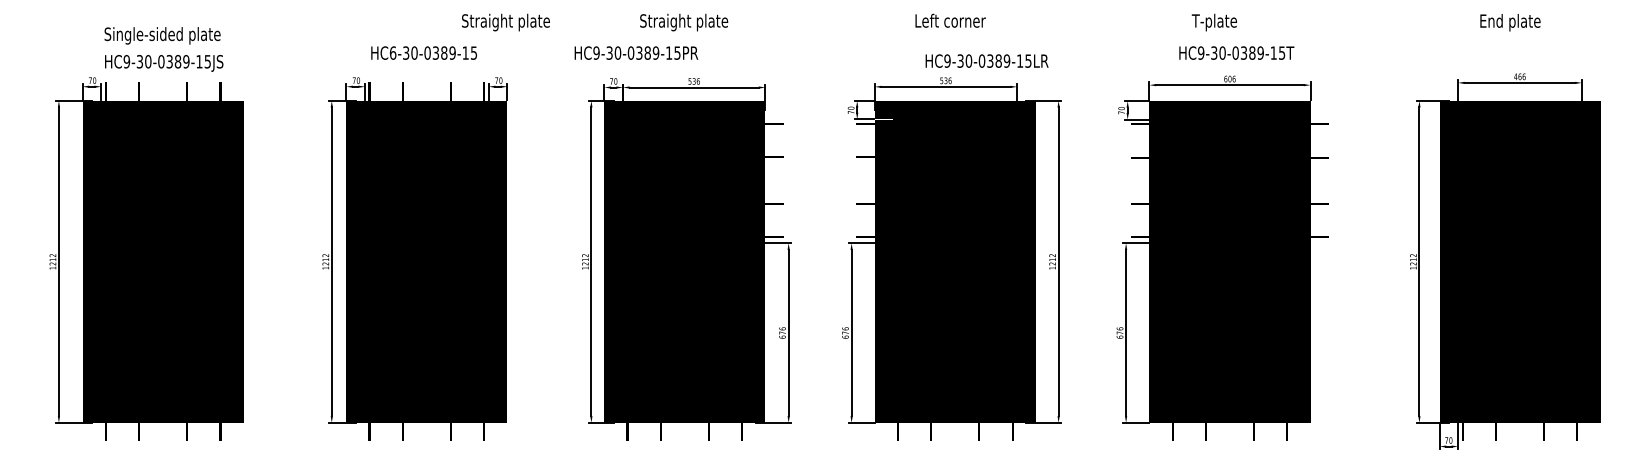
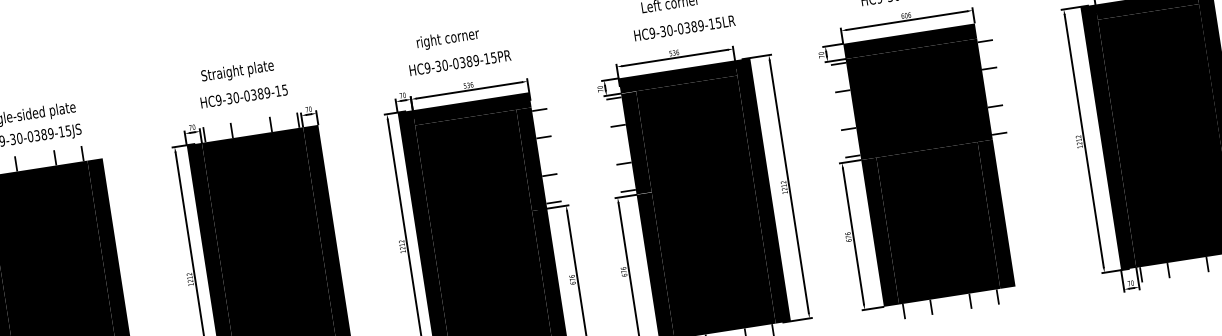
text: (505, 22) -> (237, 71), moved
text: (684, 22) -> (453, 38), Straight plate -> right corner
text: (392, 52) -> (218, 99), HC6-30-0389-15 -> HC9-30-0389-15
text: (636, 52) -> (460, 62), moved
text: (986, 60) -> (684, 27), moved

